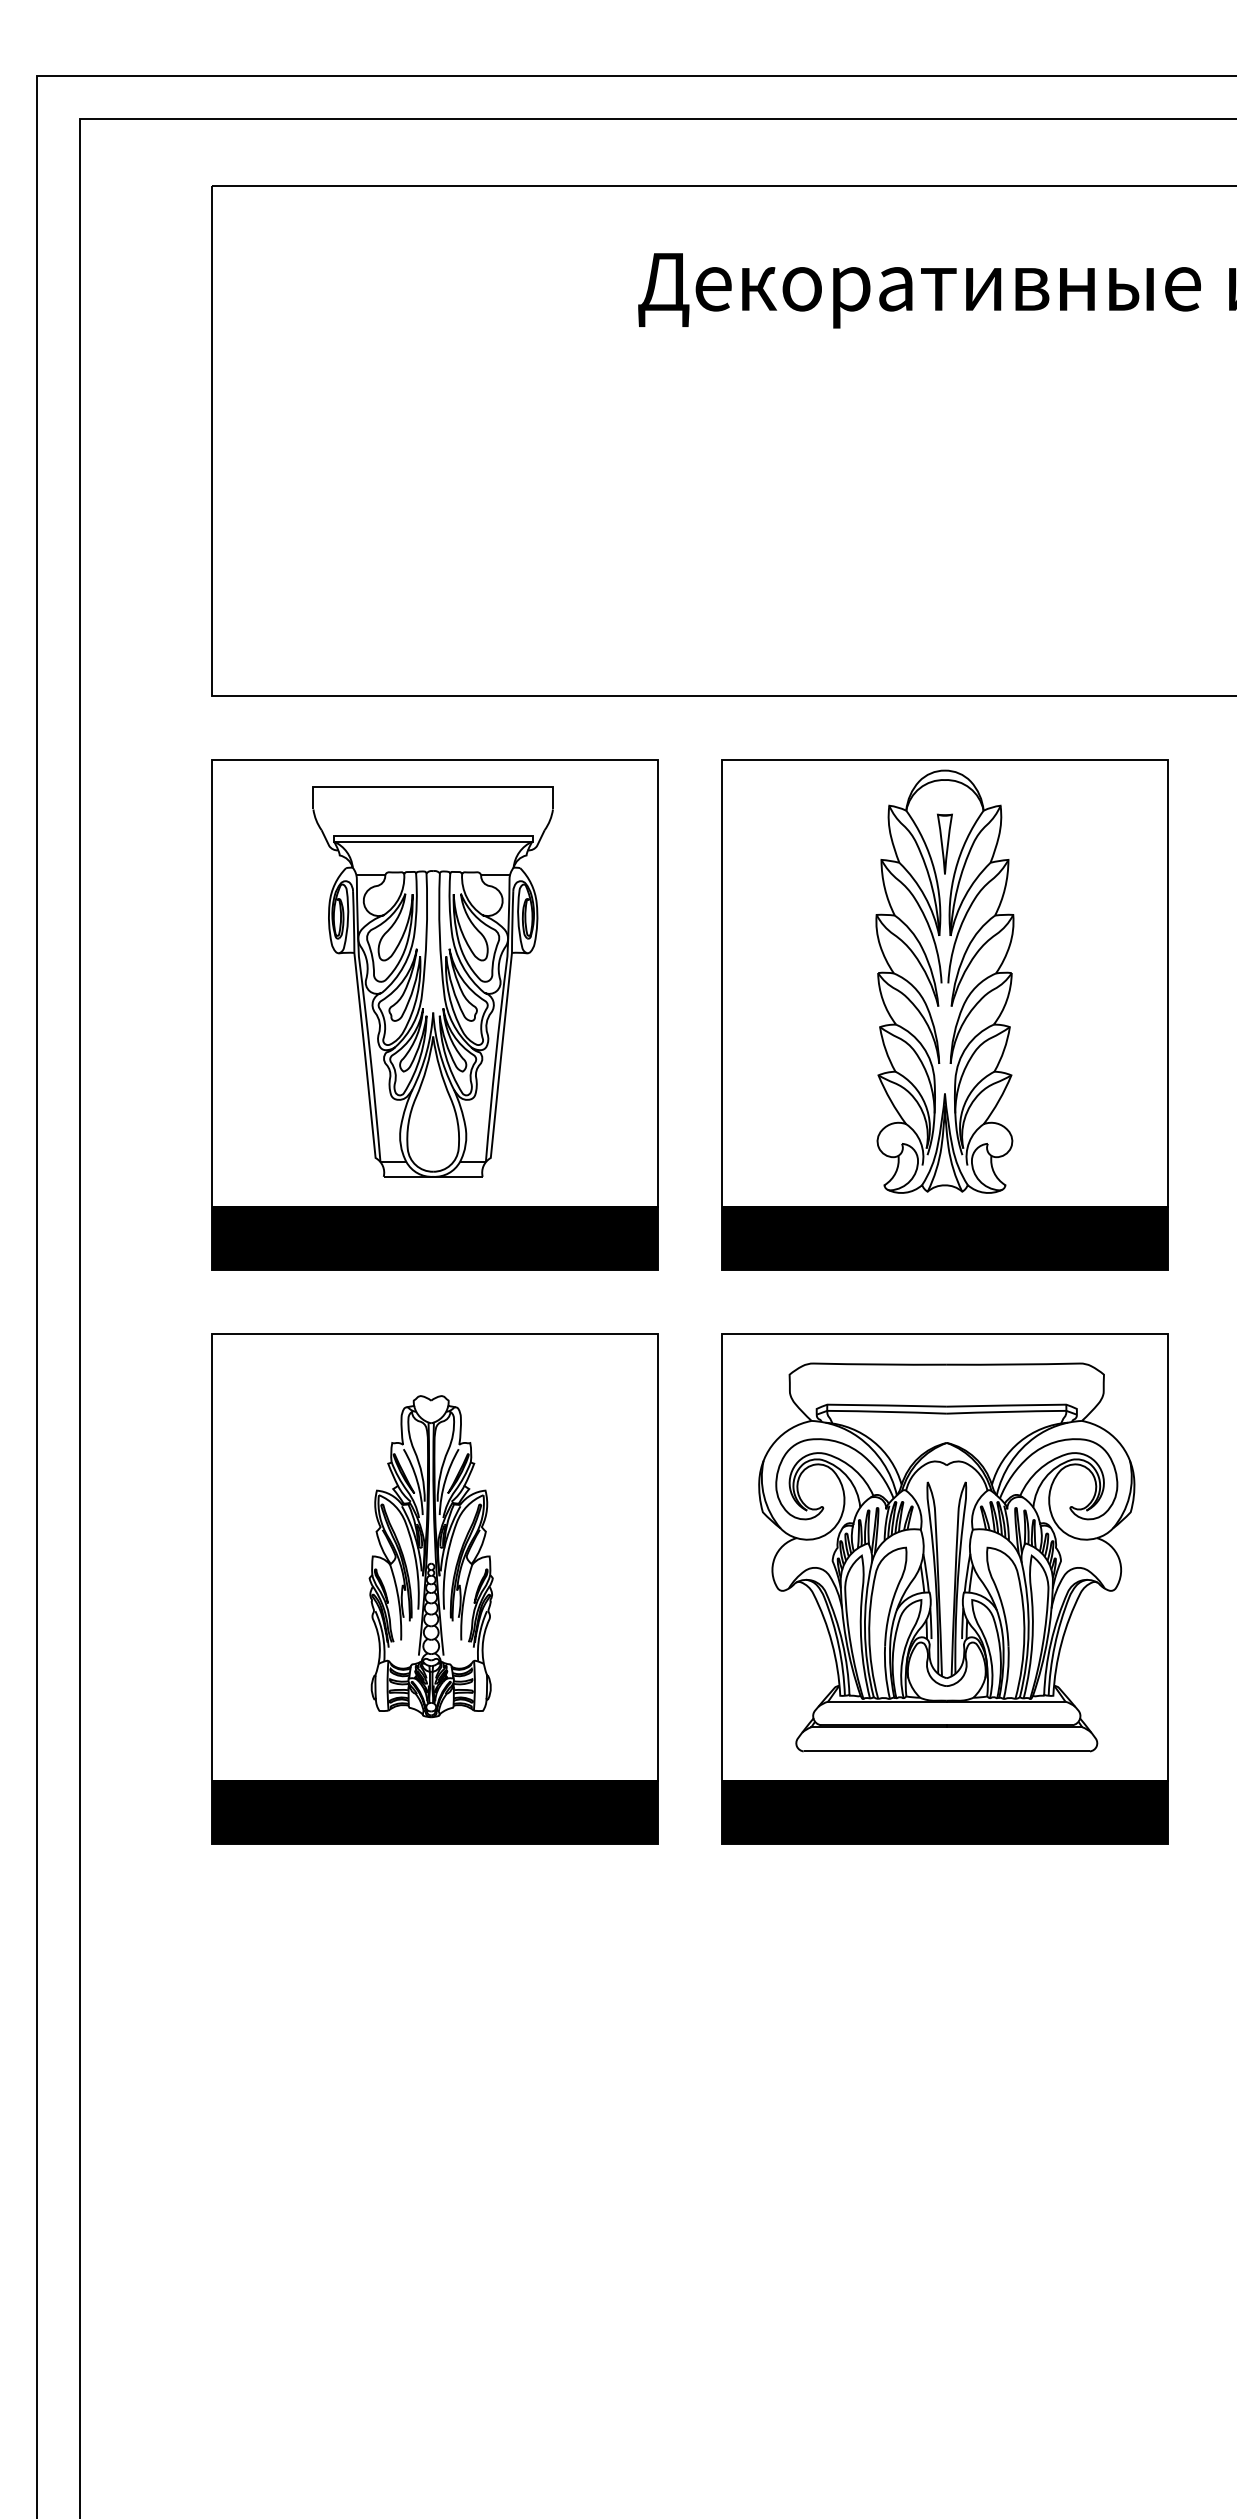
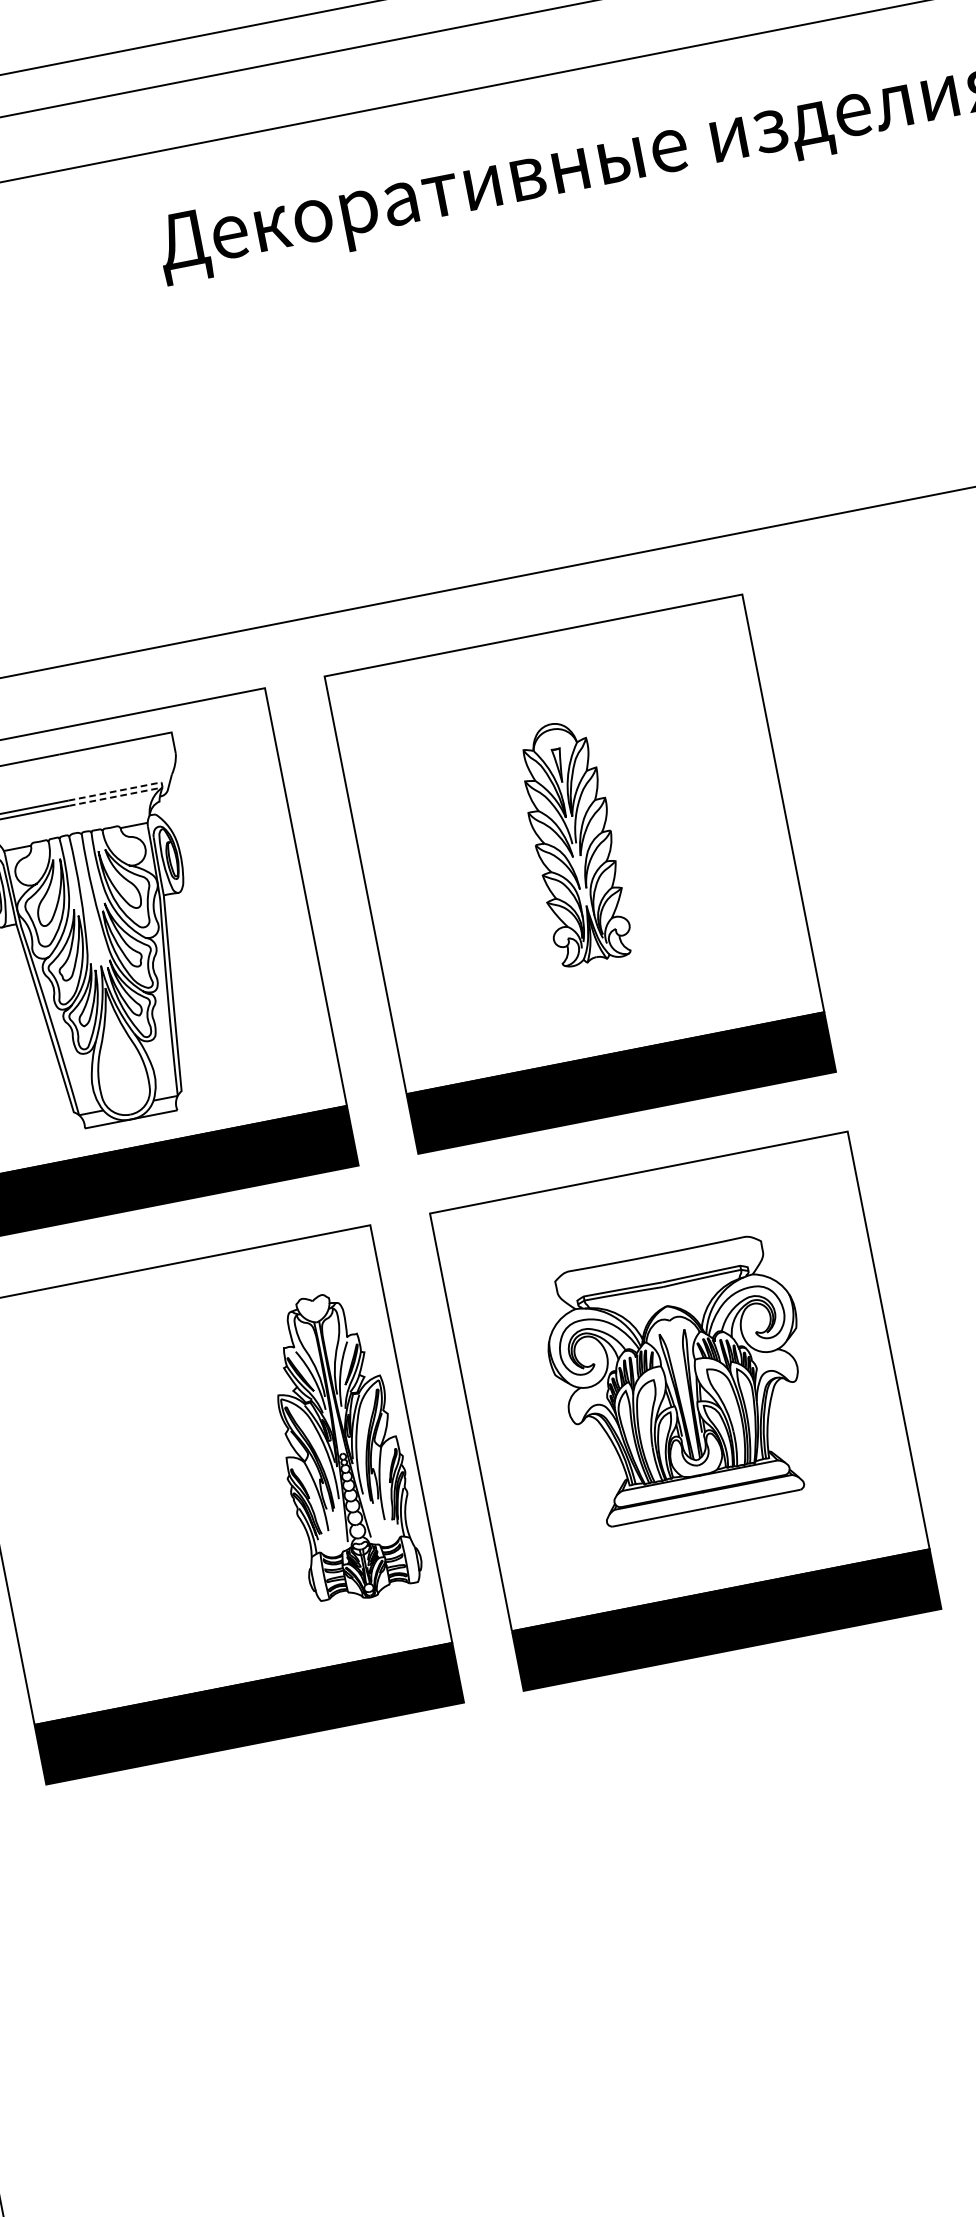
line: (532, 838) -> (161, 784), solid -> dashed
part: (944, 981) -> (573, 842), size x0.6
part: (430, 1556) -> (340, 1447), moved
part: (946, 1557) -> (681, 1381), size x0.7

